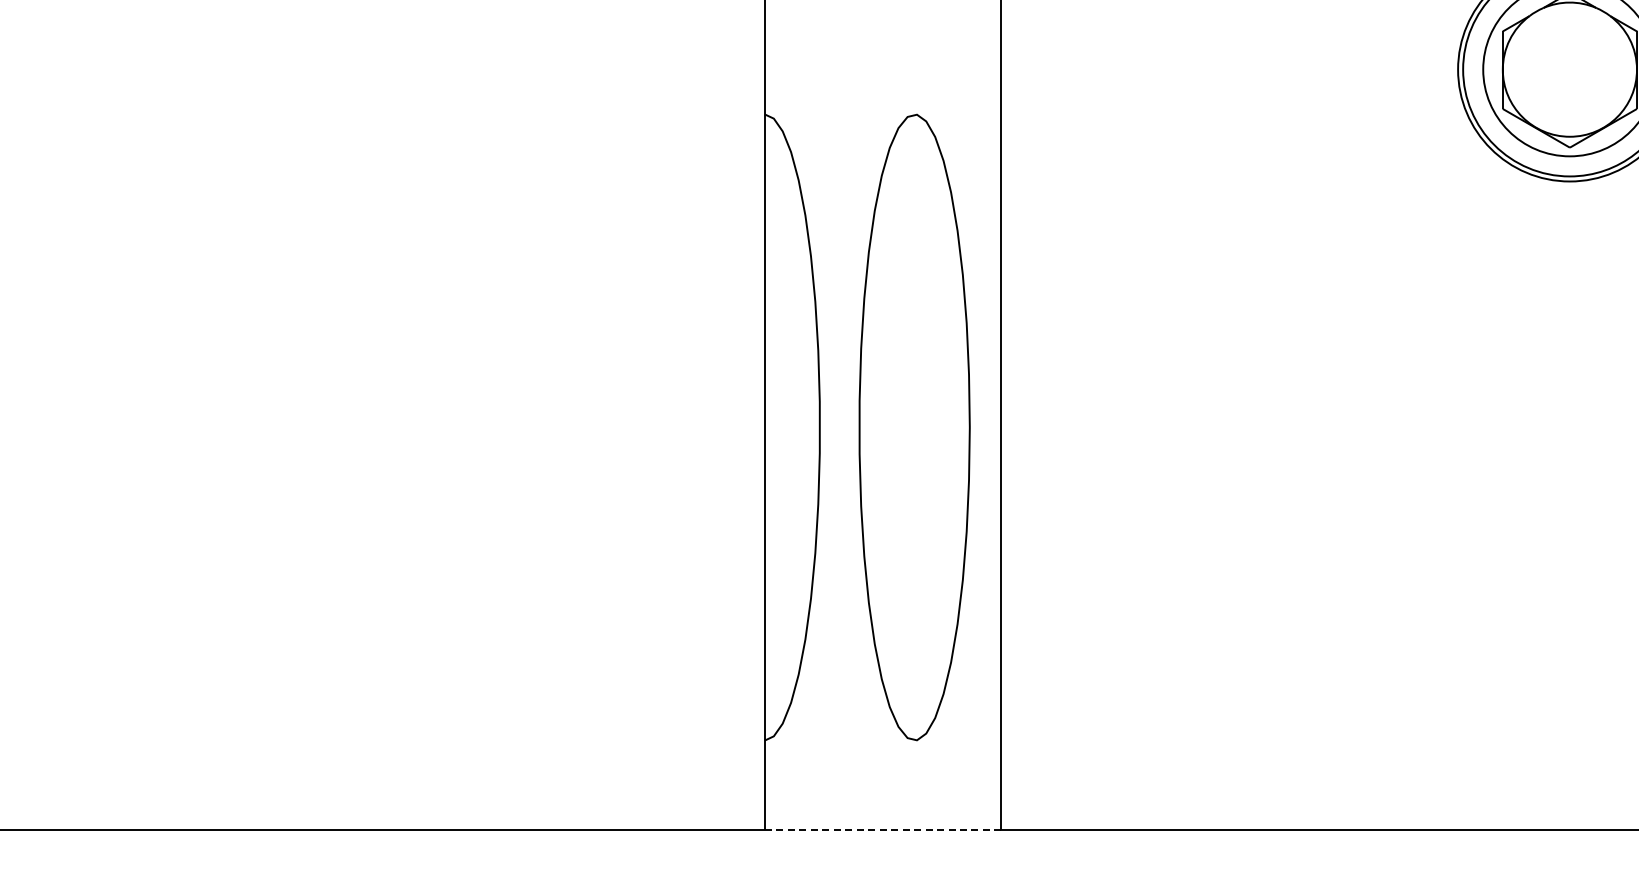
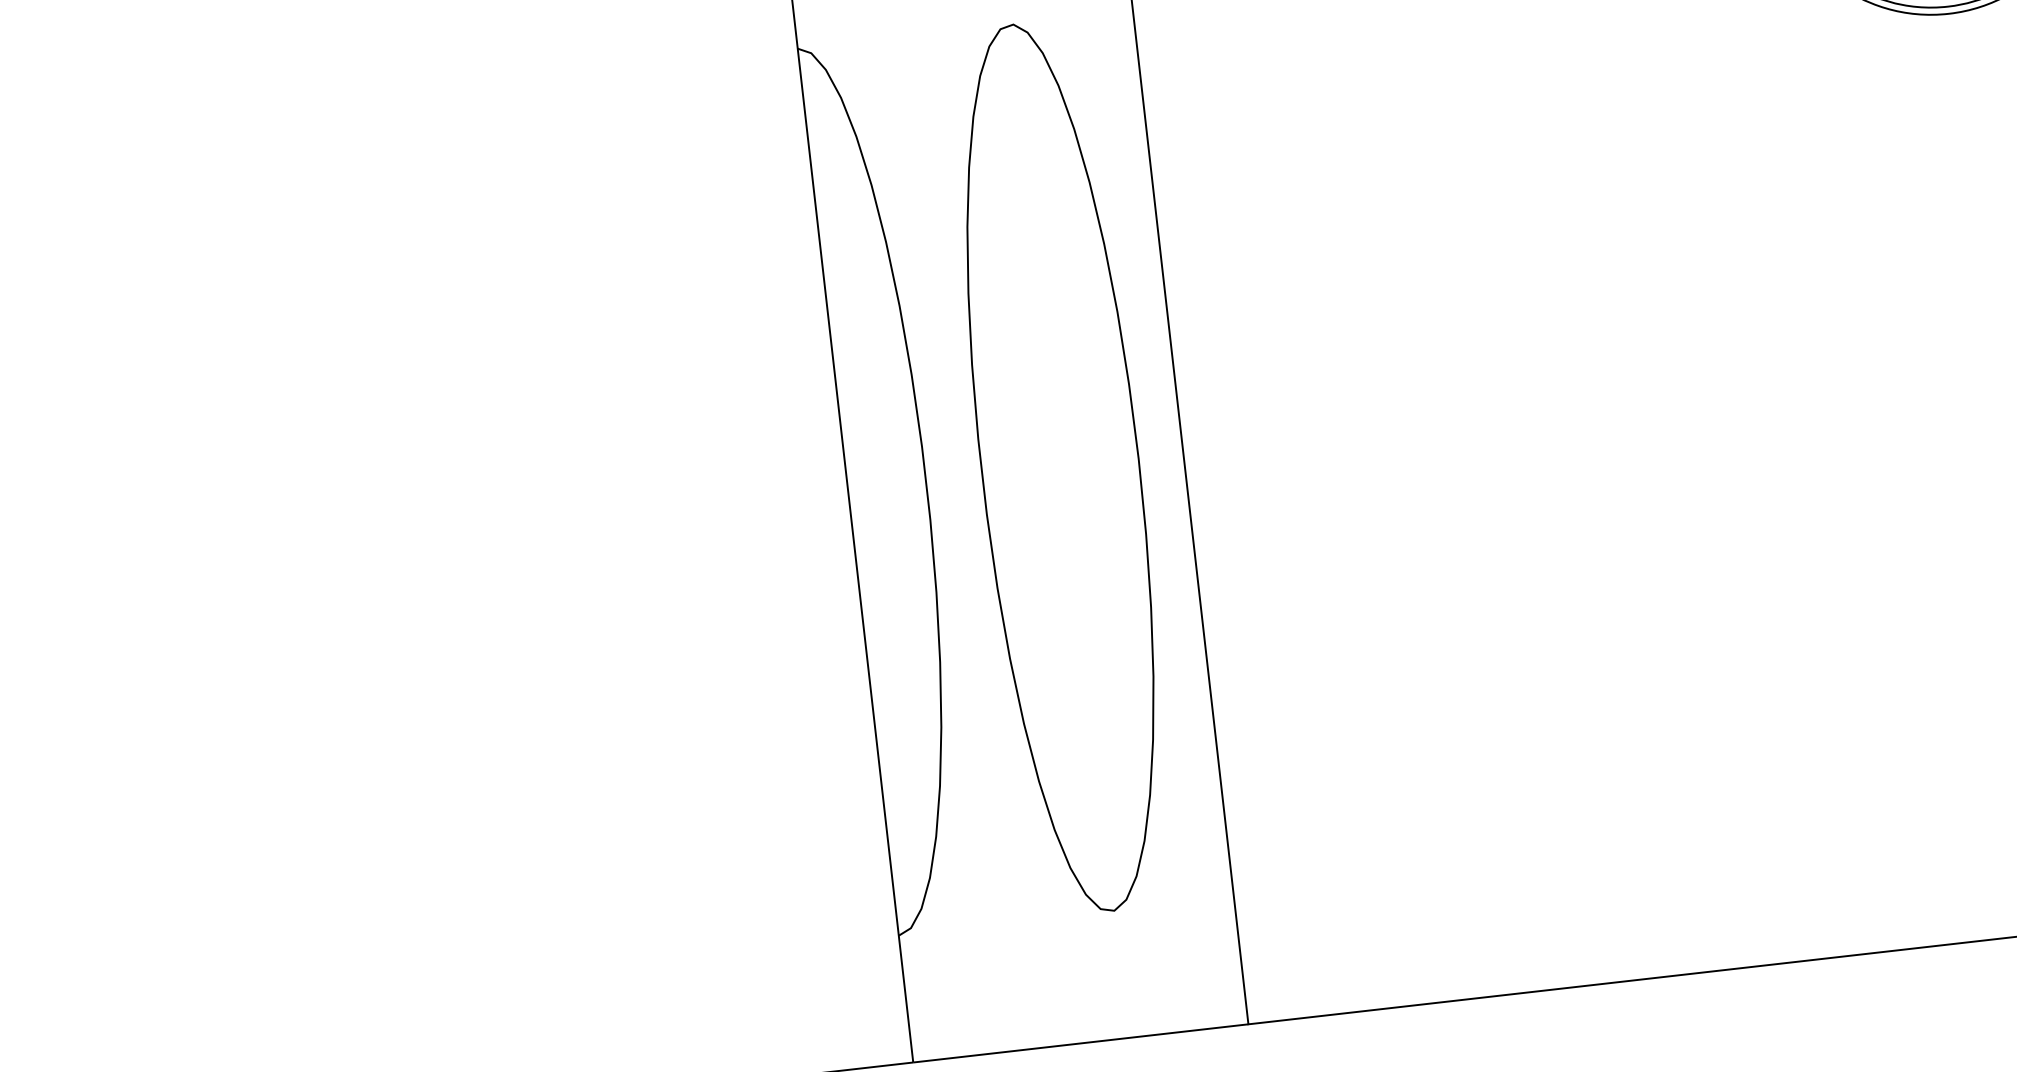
line: (882, 830) -> (1080, 1044), dashed -> solid

